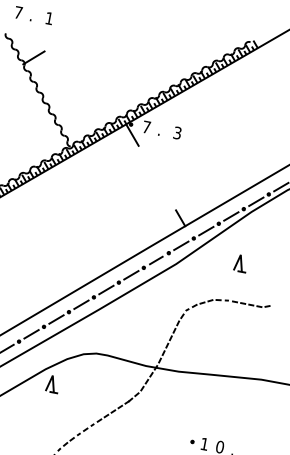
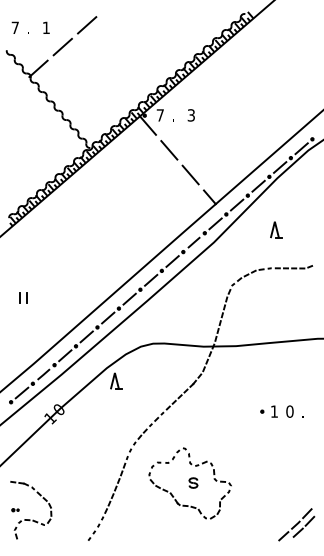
line: (90, 23) -> (87, 25), added
line: (62, 40) -> (62, 46), added
line: (149, 163) -> (169, 150), added
line: (165, 191) -> (190, 174), added

